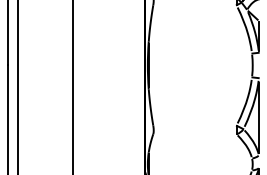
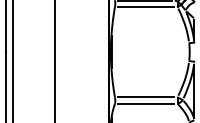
line: (194, 5) -> (145, 7), added
line: (194, 125) -> (145, 97), added
line: (194, 134) -> (145, 104), added

